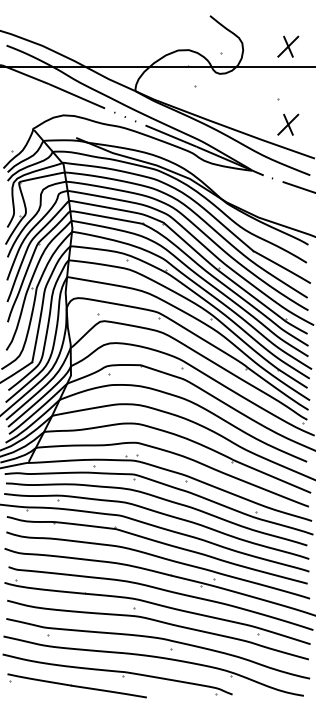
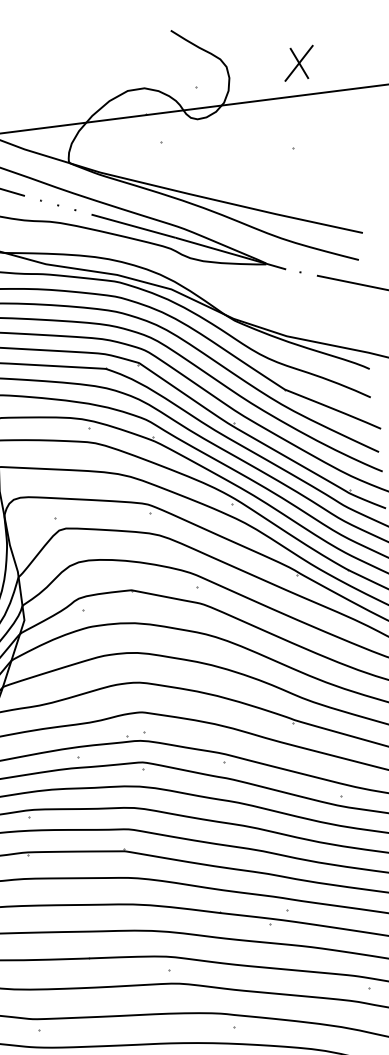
part: (288, 124) -> (314, 184), removed

